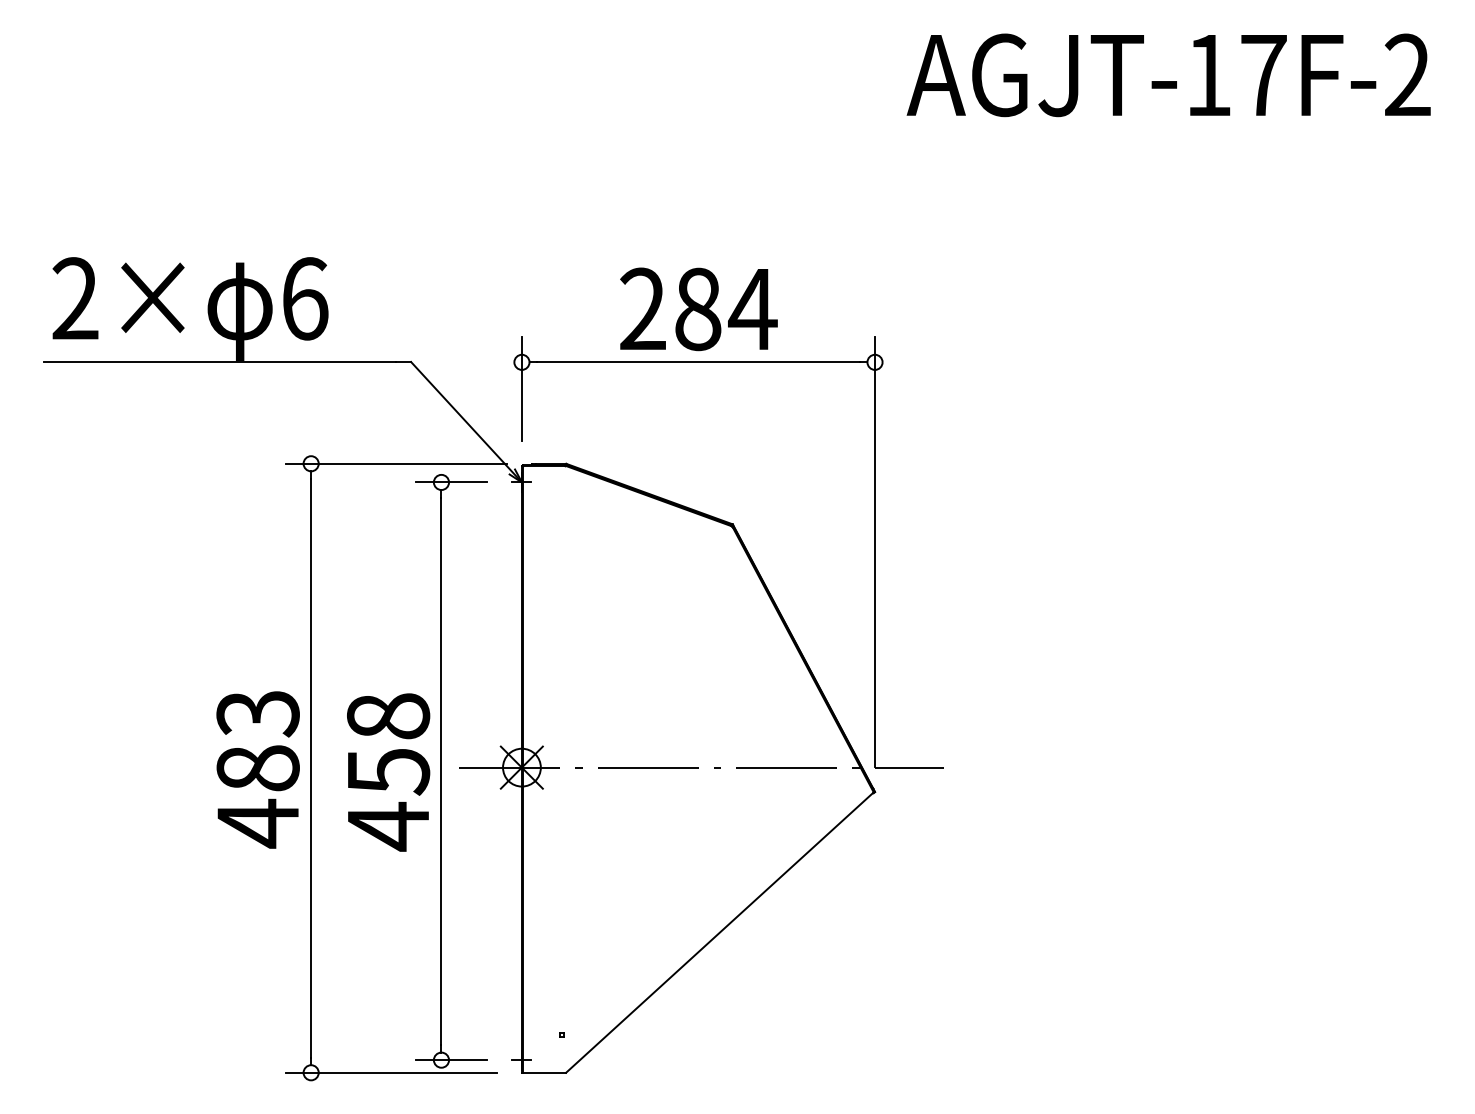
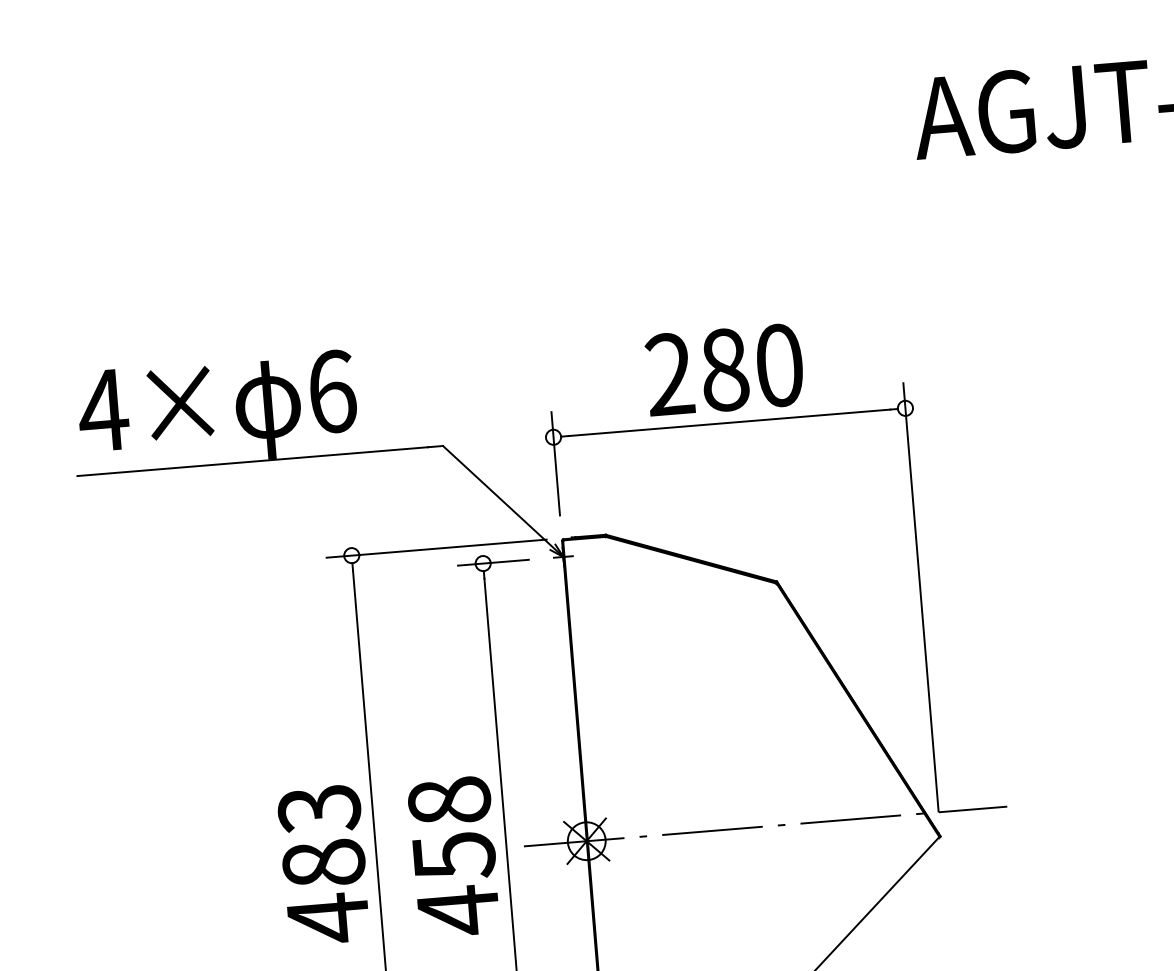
text: (75, 298) -> (103, 410), 2× -> 4×
text: (752, 309) -> (779, 365), 284 -> 280

